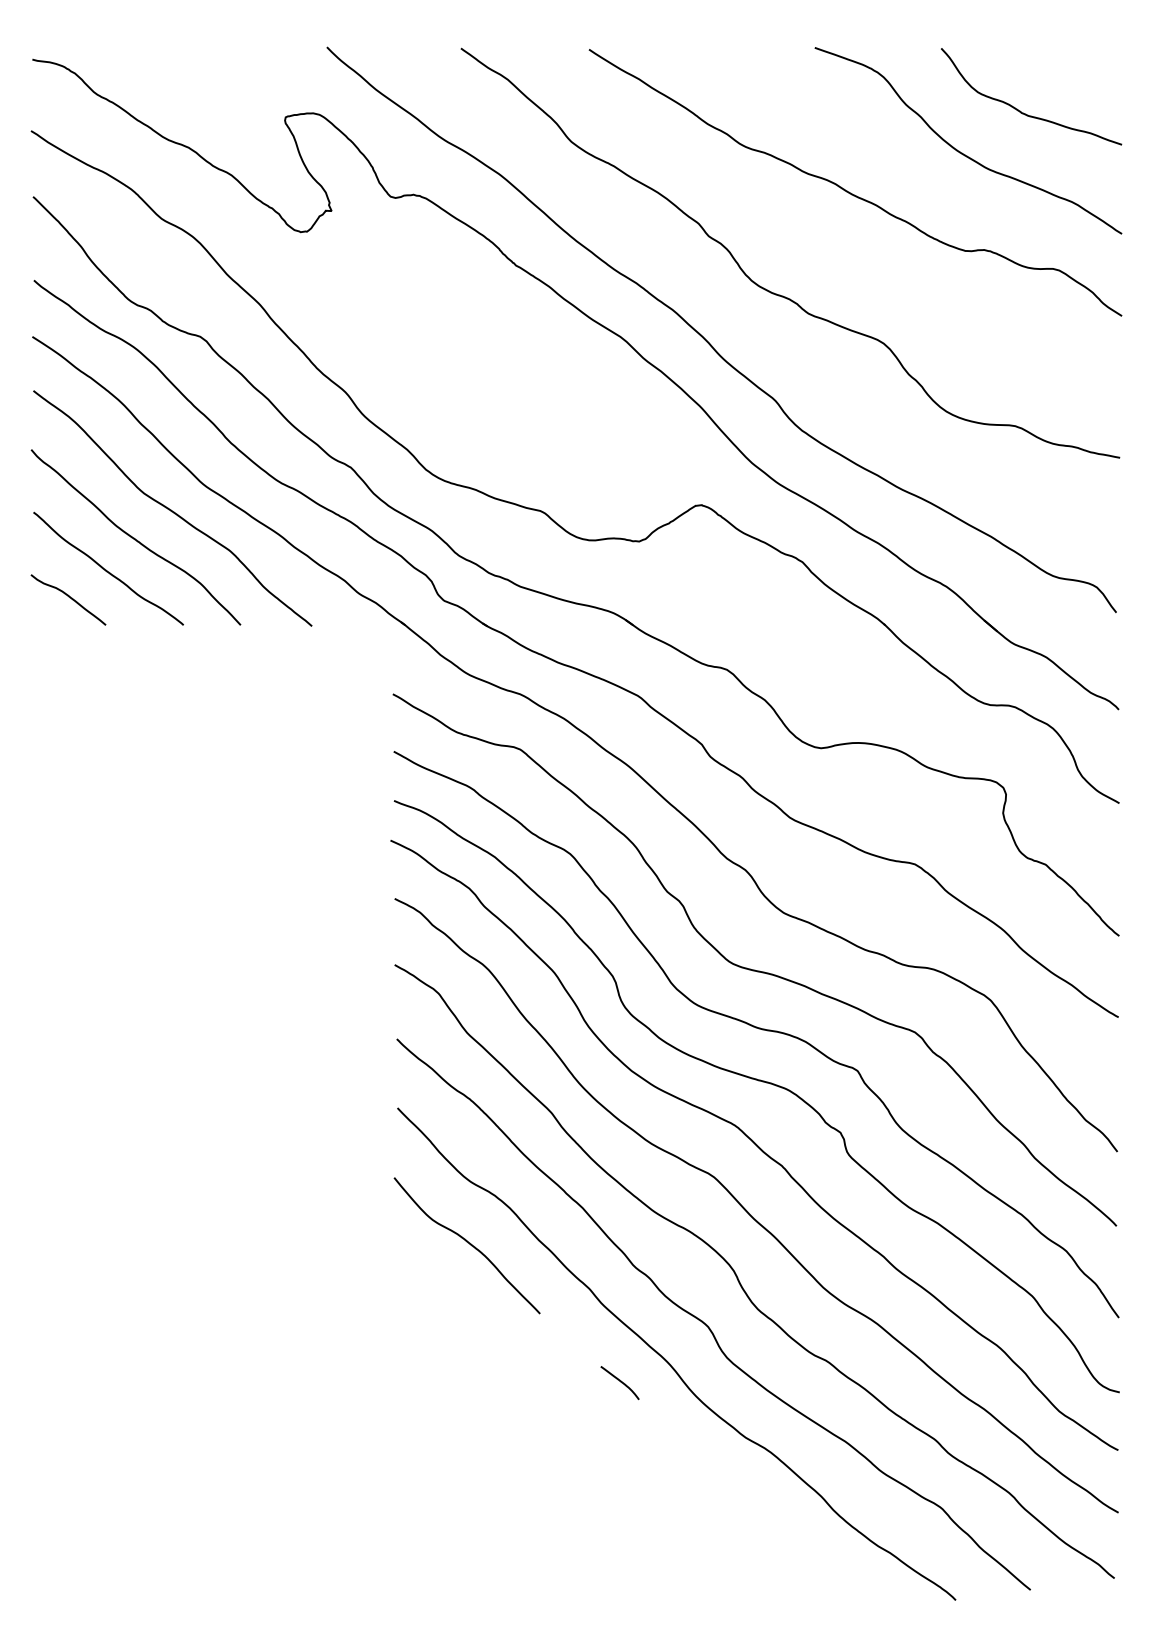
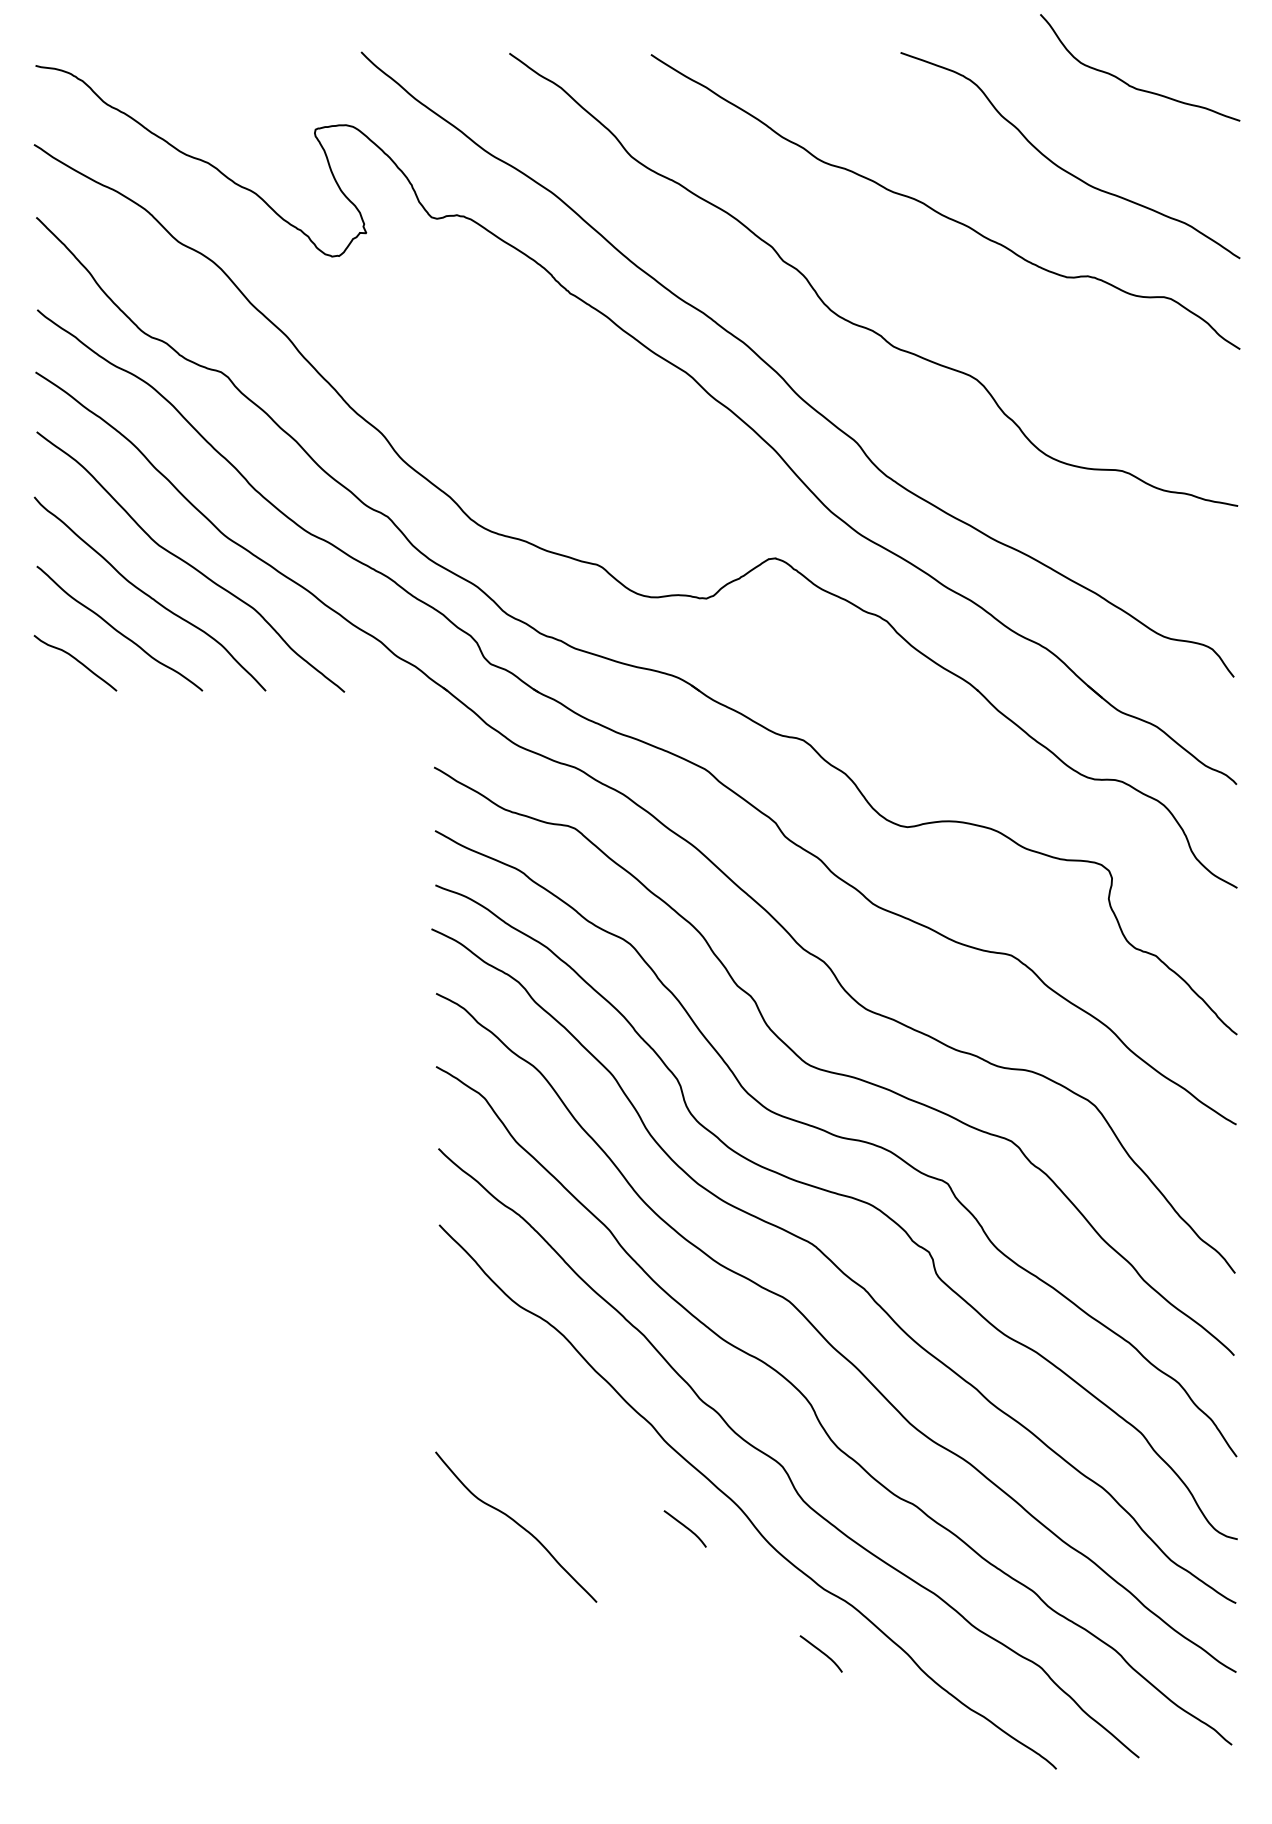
curve: (1020, 110) -> (1128, 83), moved
curve: (468, 1243) -> (517, 1524), moved
curve: (742, 1494) -> (820, 1652), added

